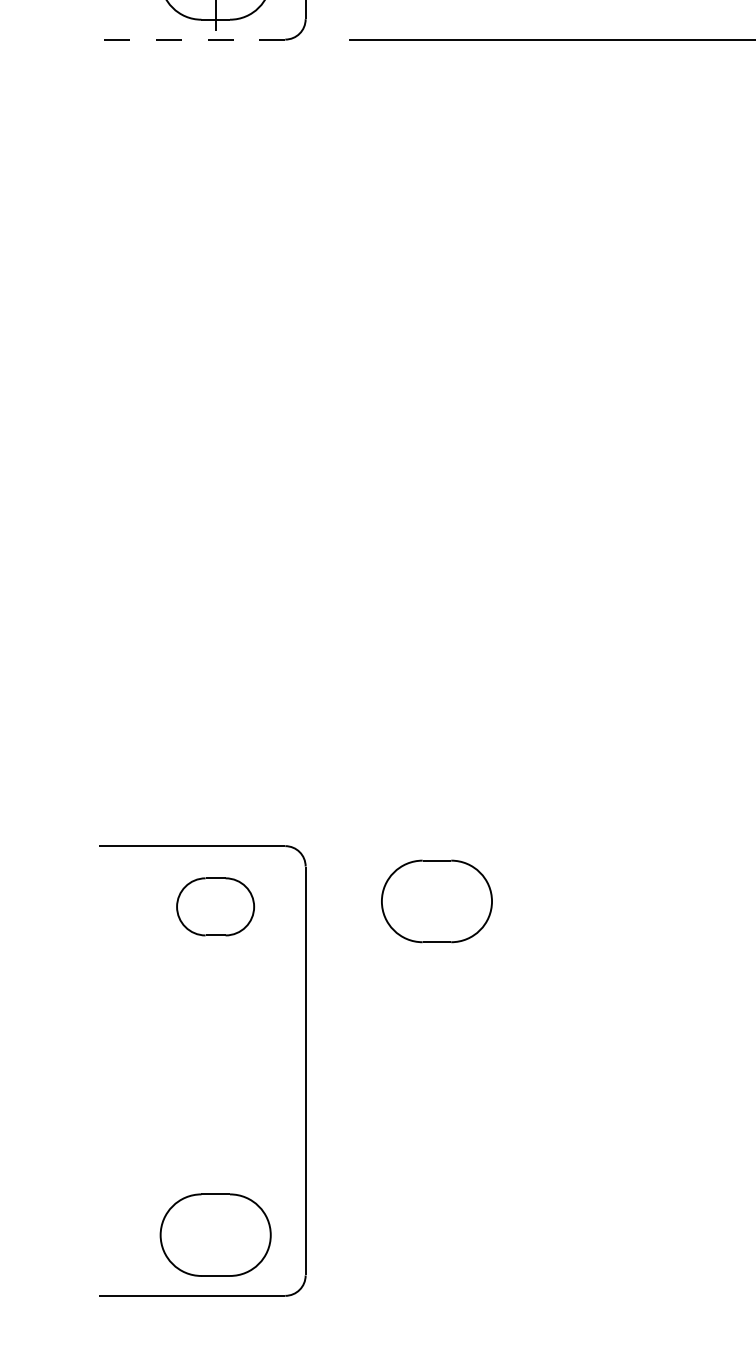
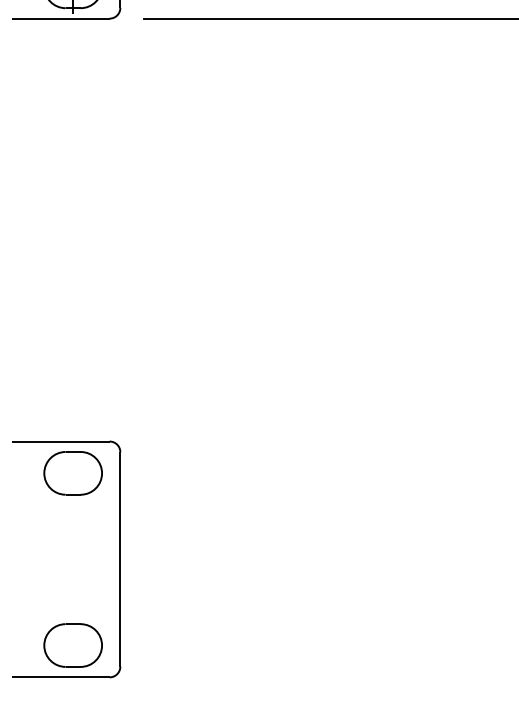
line: (191, 39) -> (60, 18), dashed -> solid
part: (435, 901) -> (188, 470), removed
part: (214, 907) -> (72, 473), size x1.43

